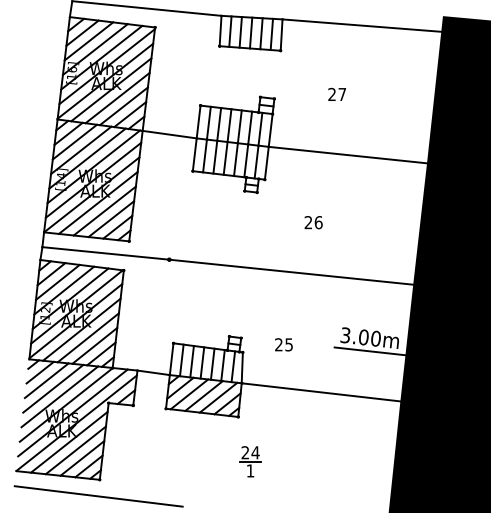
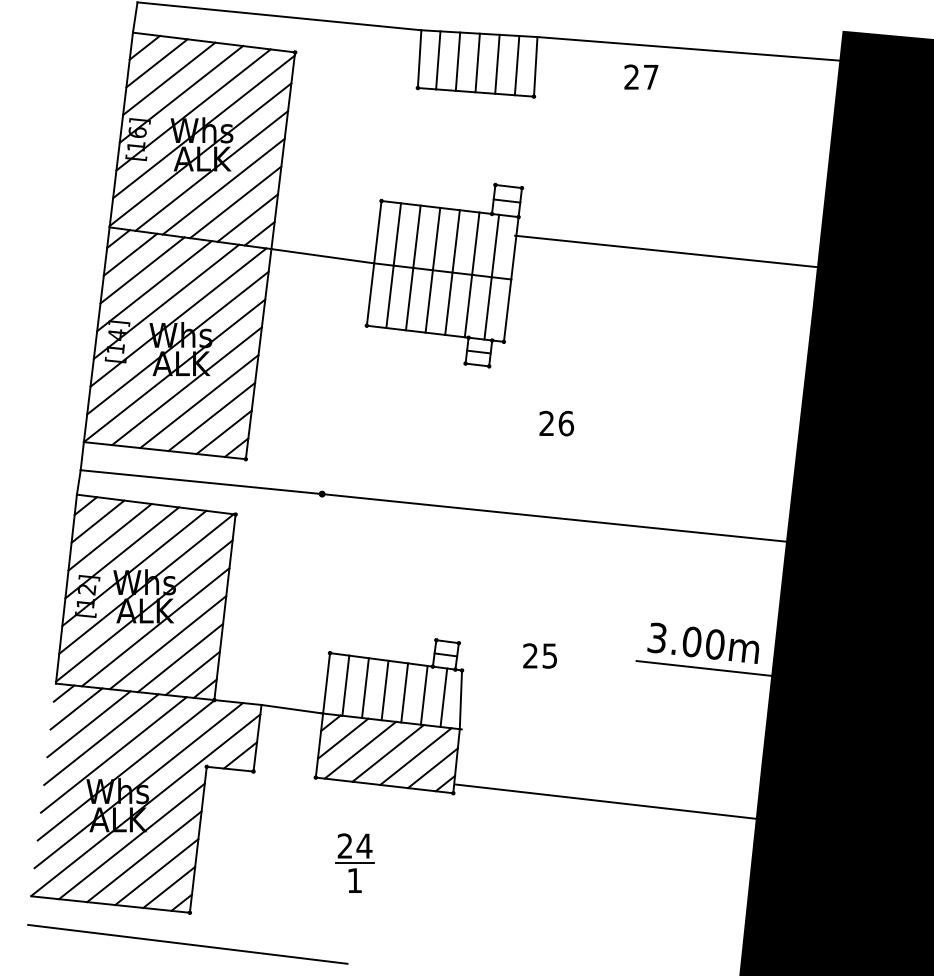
text: (336, 93) -> (640, 75), moved
line: (355, 155) -> (680, 252), moved
text: (313, 222) -> (556, 423), moved
line: (328, 393) -> (619, 803), moved
part: (250, 461) -> (354, 862), moved

